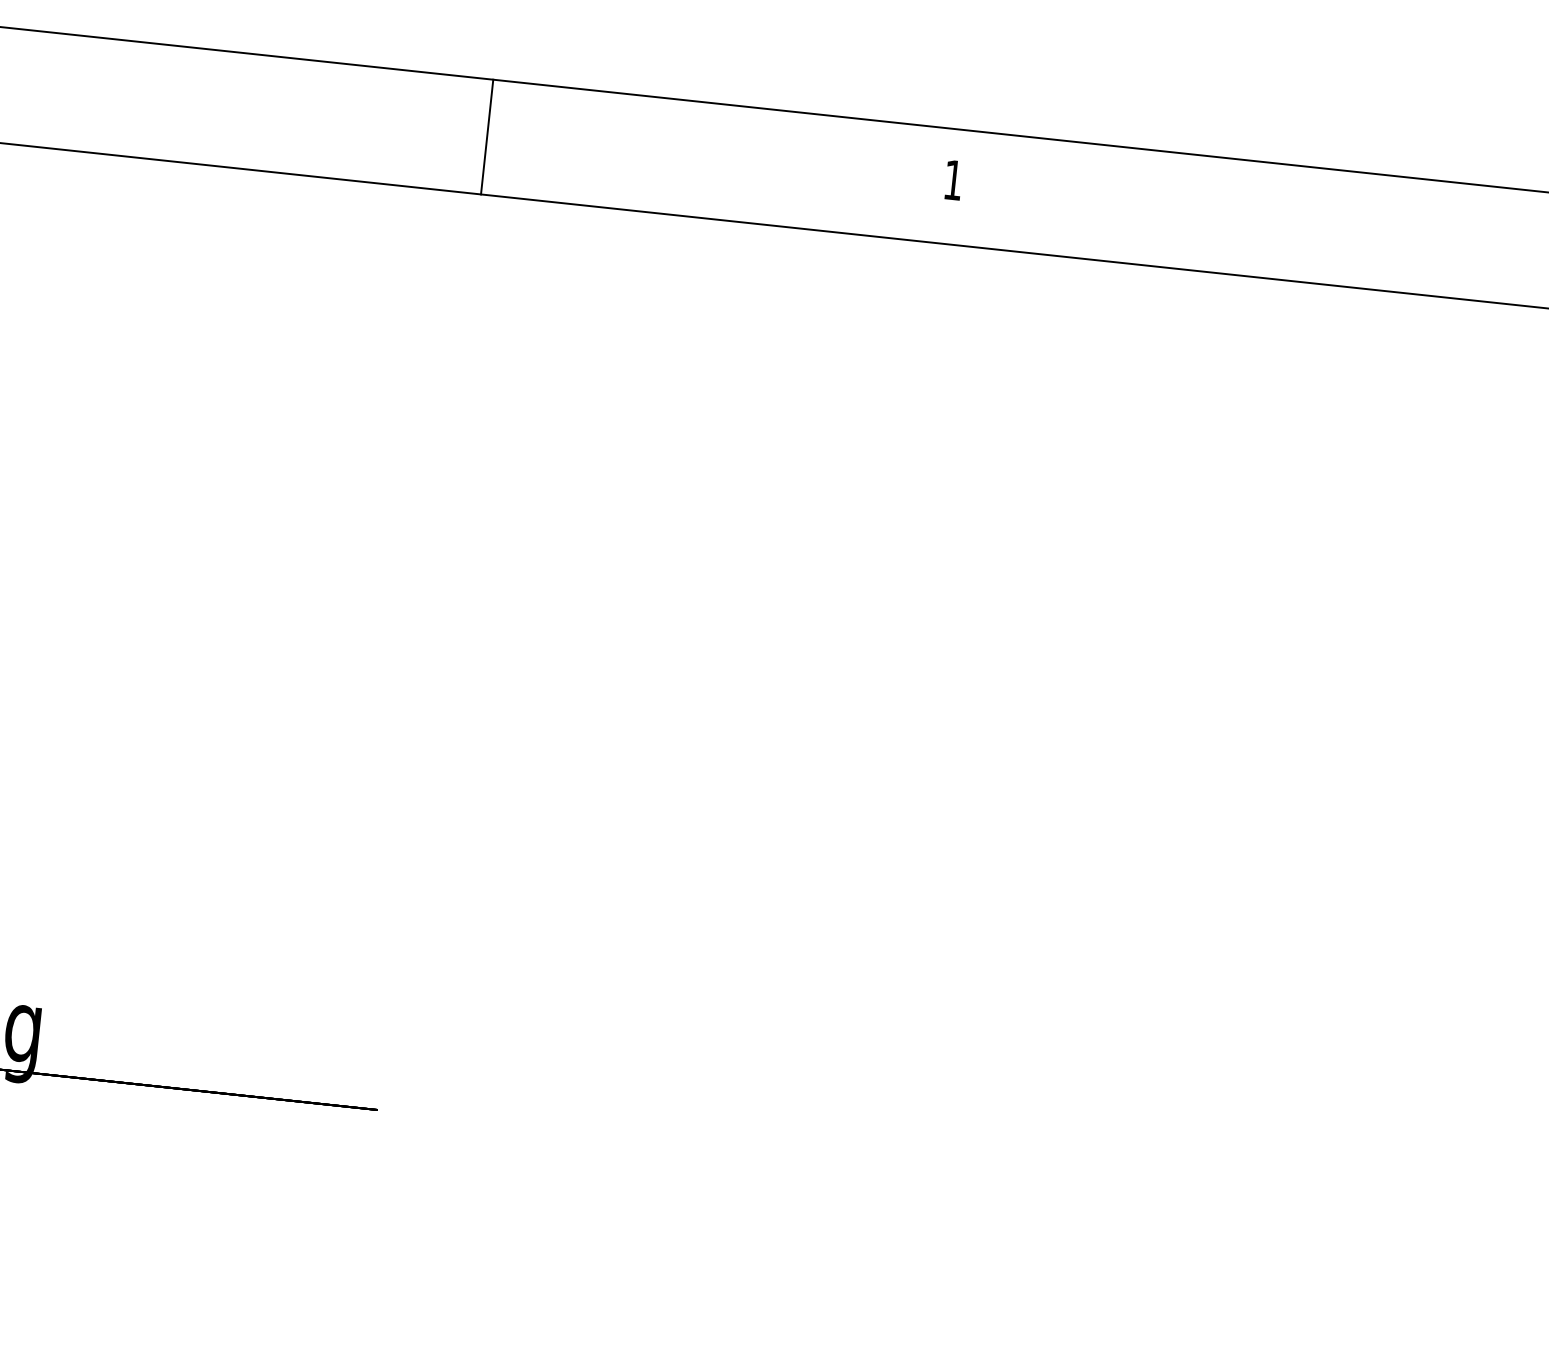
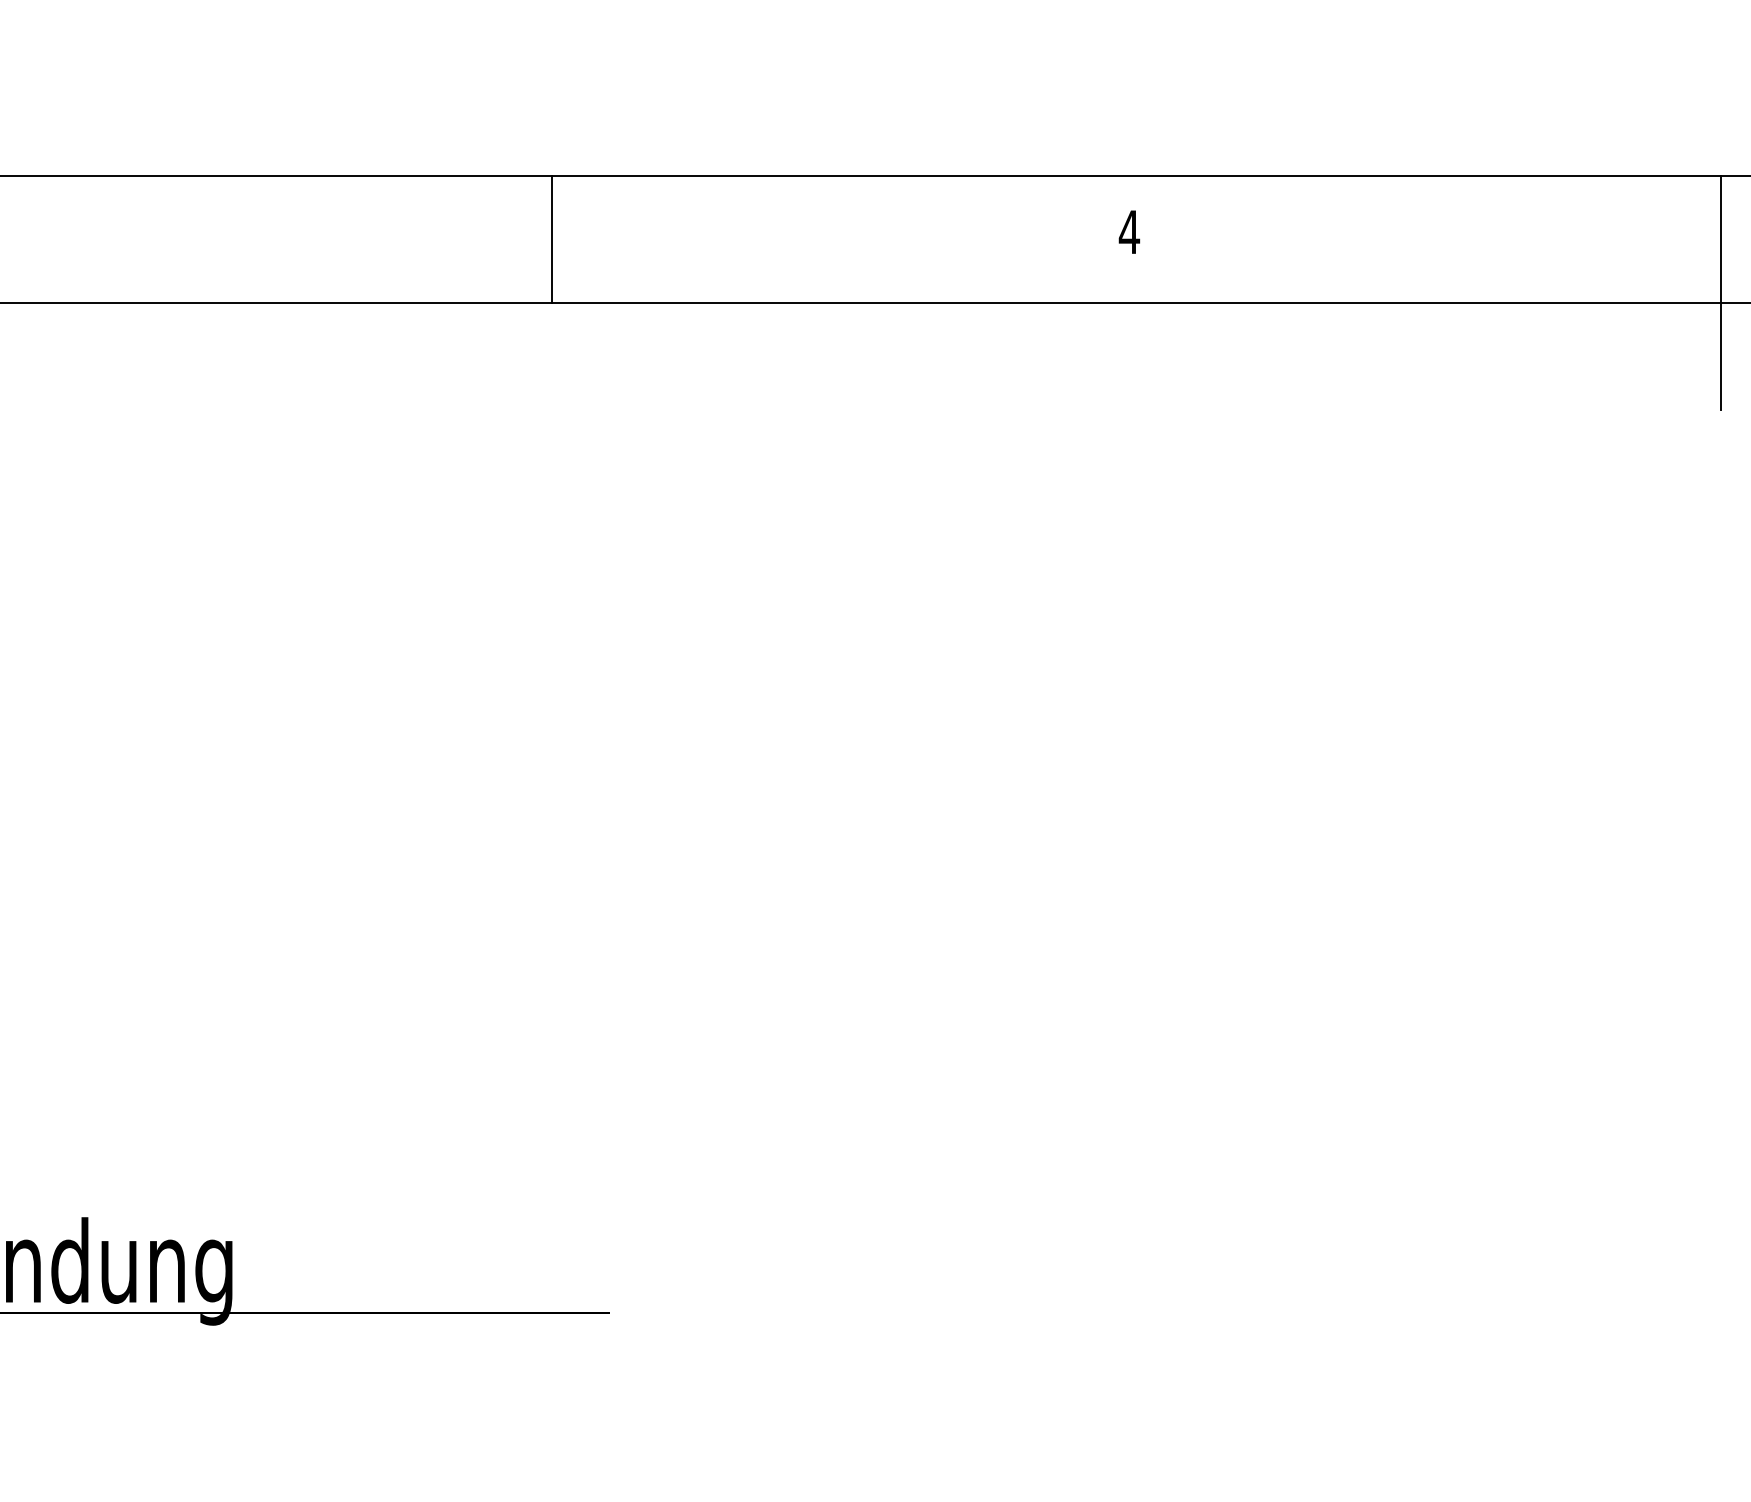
line: (487, 137) -> (552, 239), moved
text: (953, 179) -> (1129, 231), 1 -> 4
line: (1483, 292) -> (1720, 292), added

